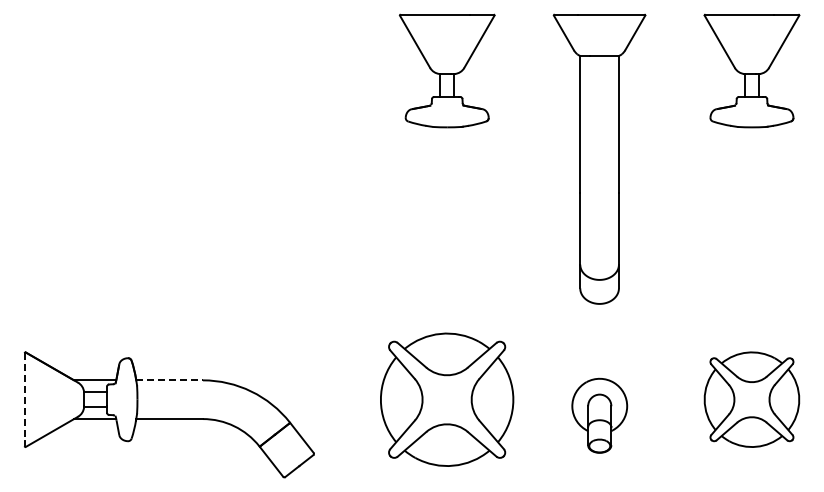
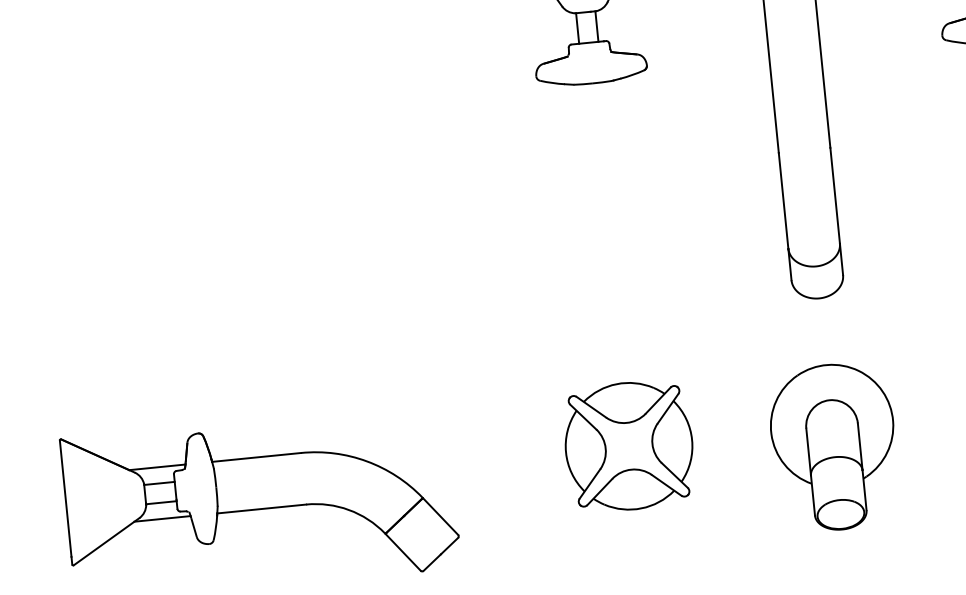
line: (170, 380) -> (257, 457), dashed -> solid
line: (24, 396) -> (65, 498), dashed -> solid
part: (447, 399) -> (629, 445), size x0.71
part: (599, 415) -> (834, 447), size x1.67

